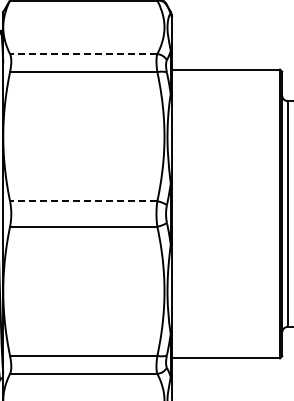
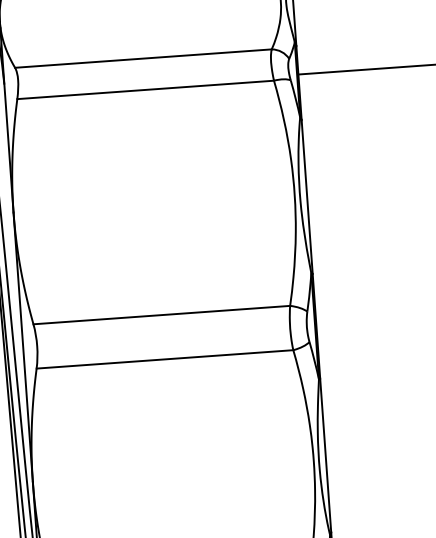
line: (83, 54) -> (143, 59), dashed -> solid
line: (83, 201) -> (161, 315), dashed -> solid

